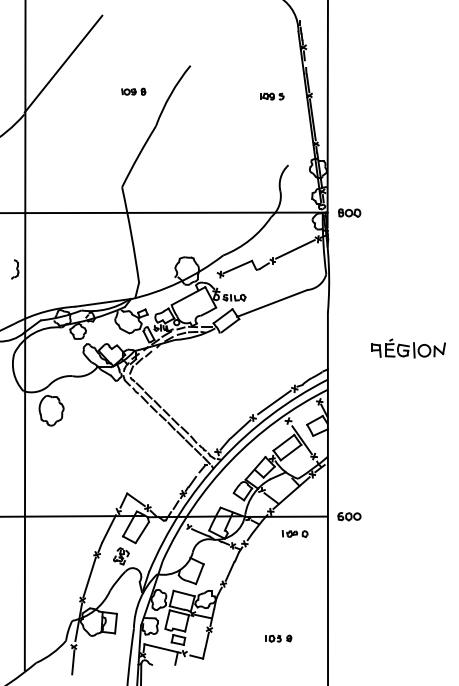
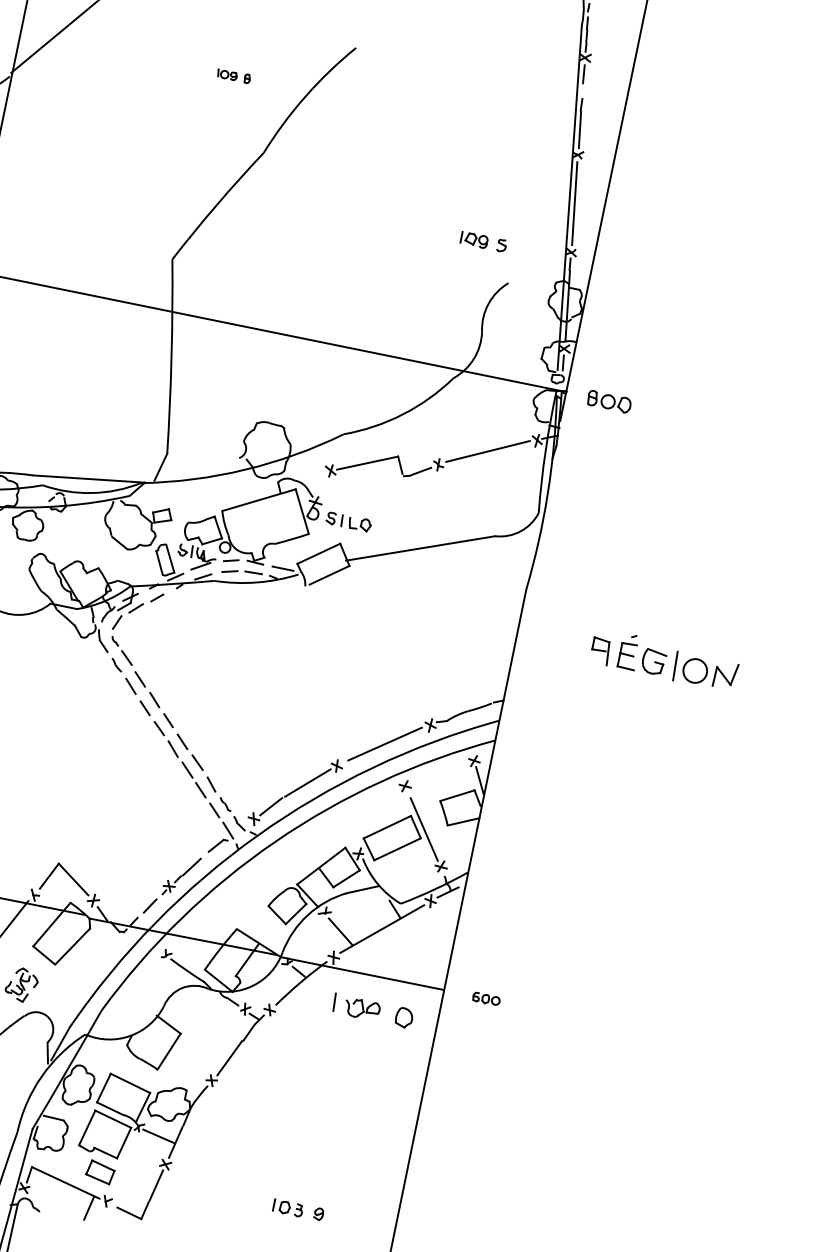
part: (133, 91) -> (233, 75), size x0.7
part: (272, 96) -> (484, 241), moved
part: (408, 348) -> (664, 660), moved
part: (349, 516) -> (486, 998), size x0.6
part: (294, 533) -> (371, 1009), size x1.6

